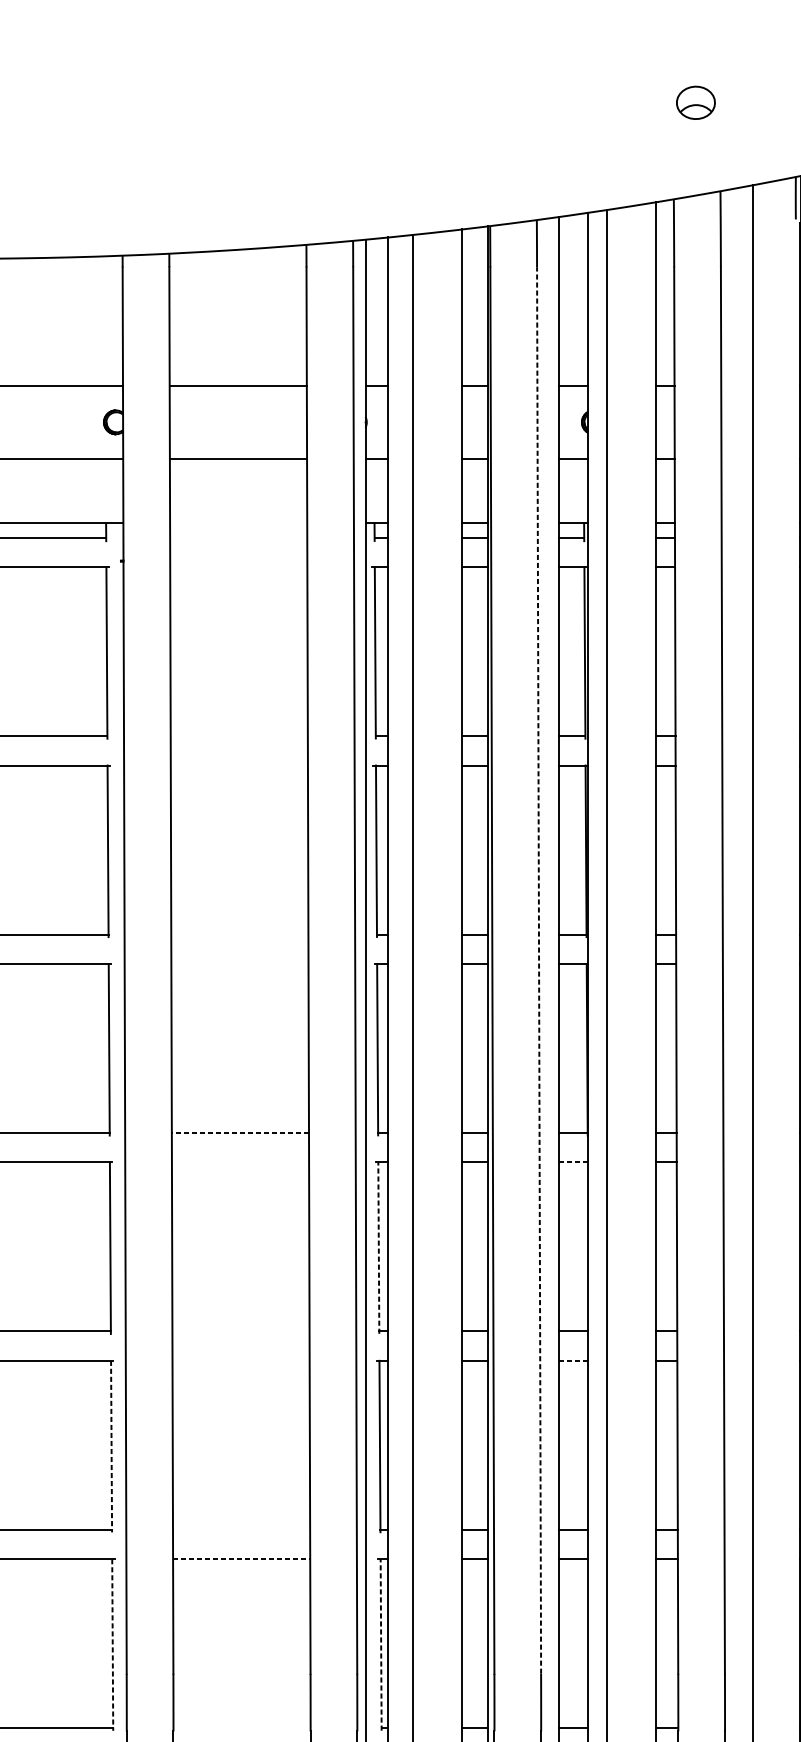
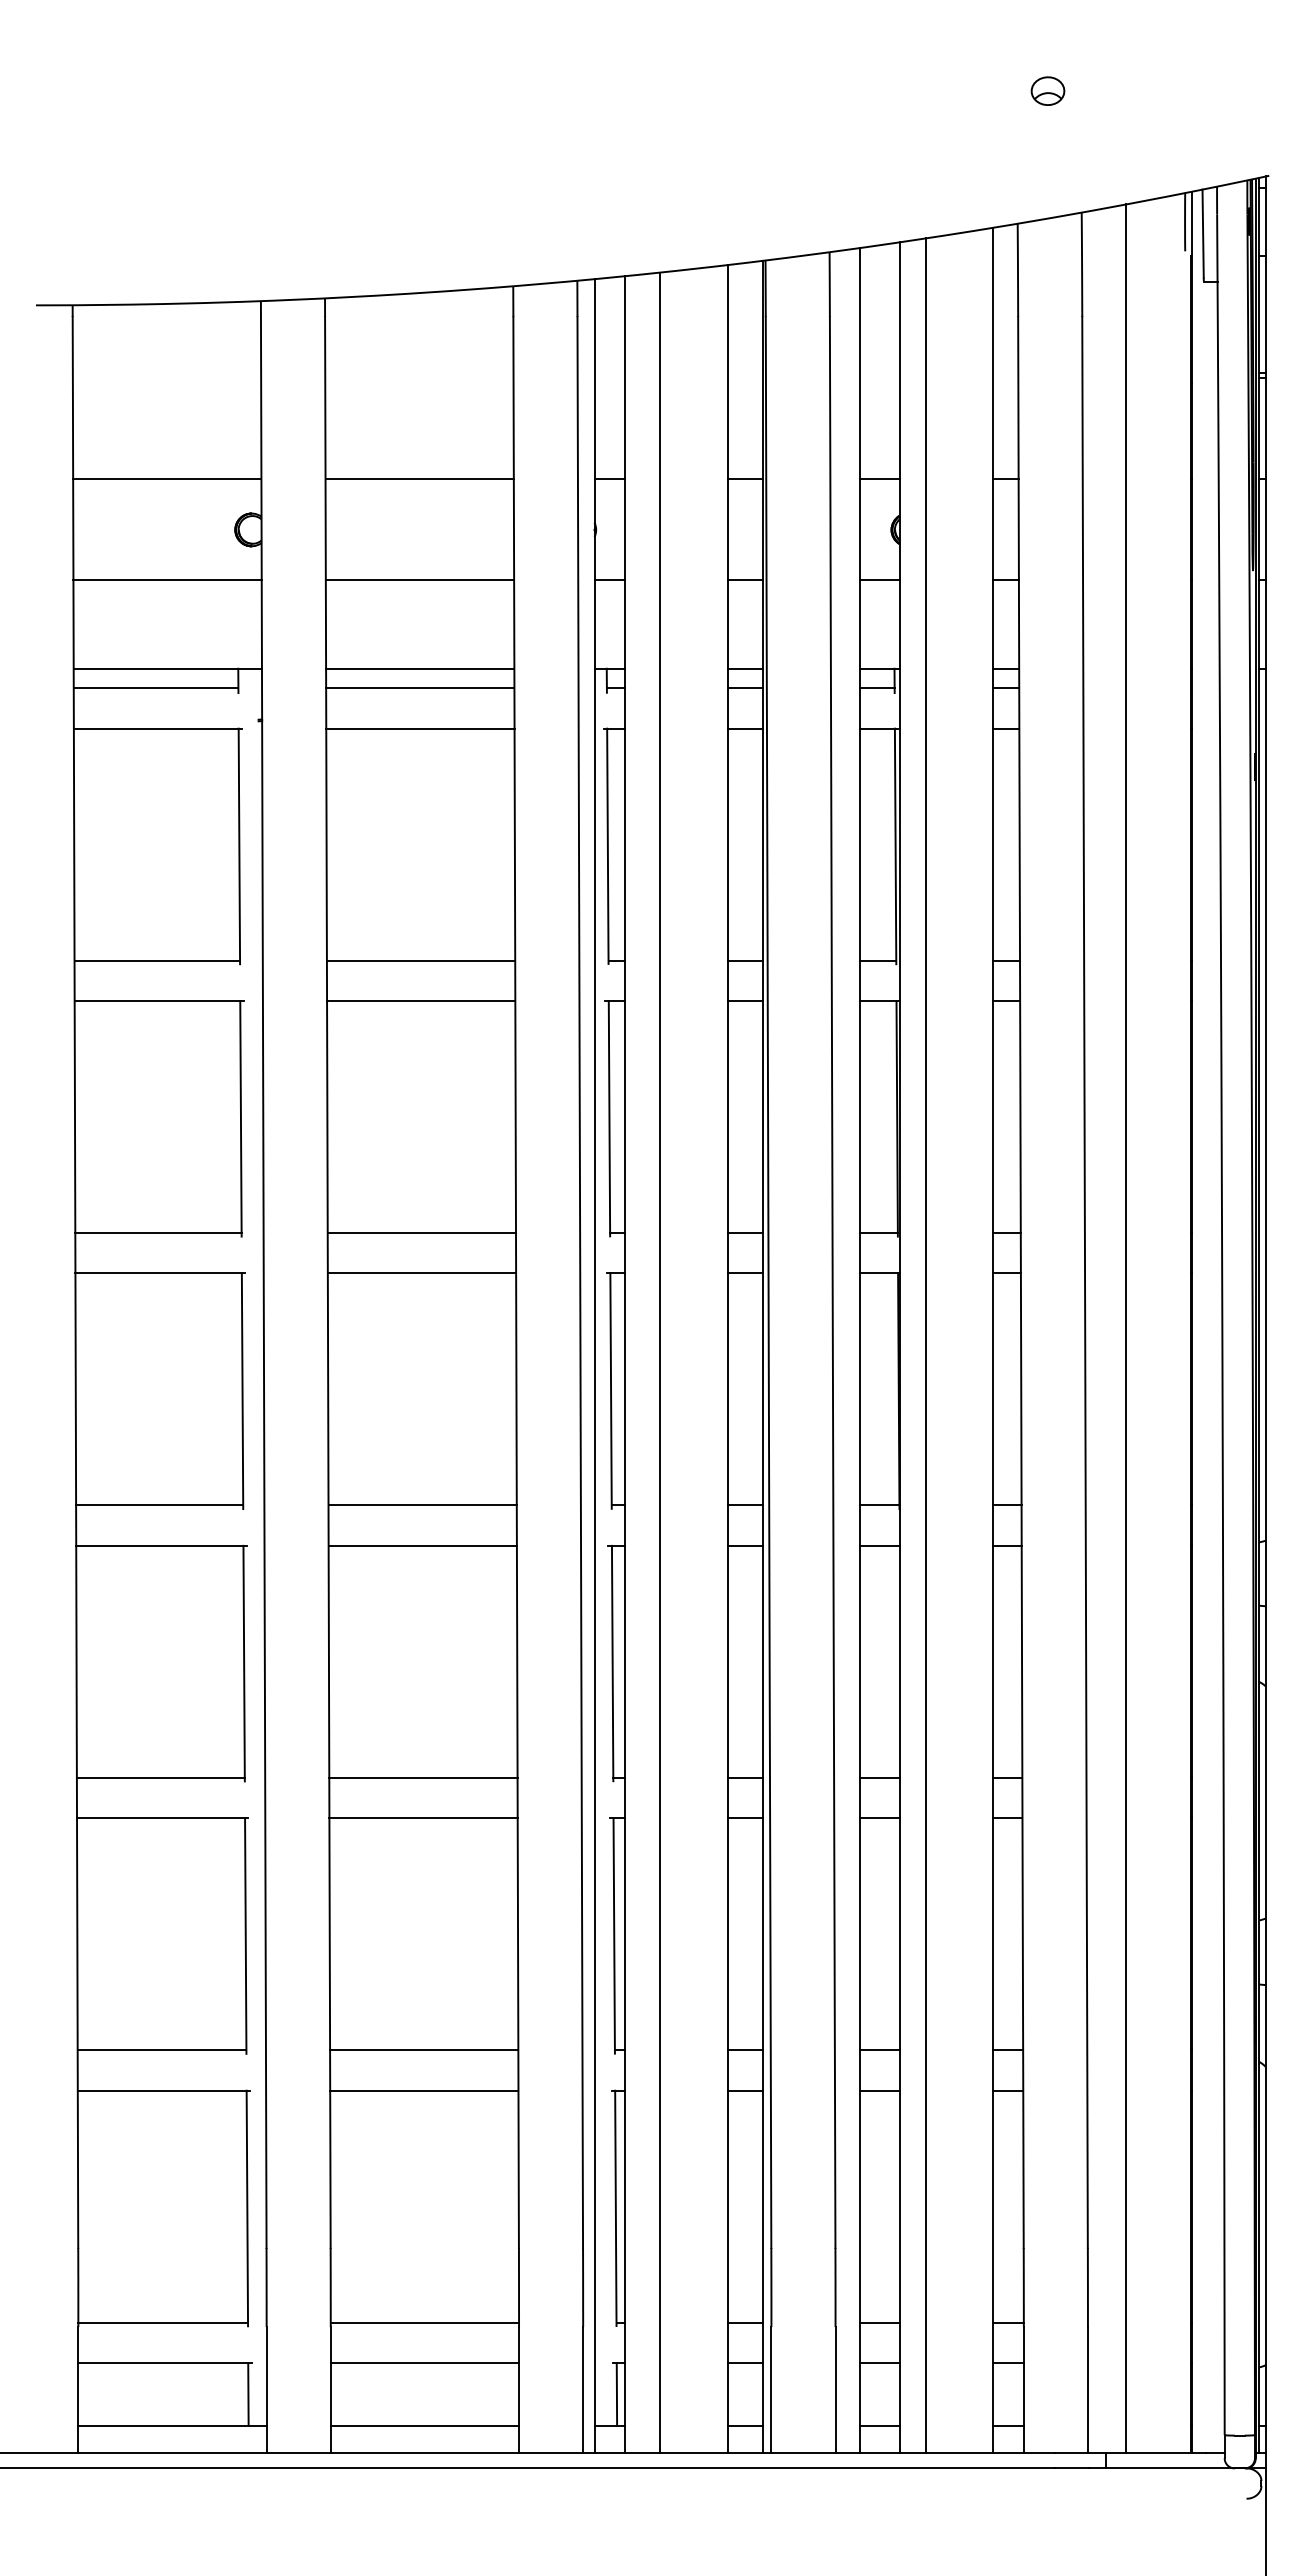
part: (695, 102) -> (1047, 90), size x0.62
line: (238, 523) -> (420, 668), added
line: (238, 537) -> (420, 688), added
line: (238, 567) -> (420, 728), added
line: (238, 735) -> (420, 960), added
line: (239, 765) -> (421, 1001), added
line: (239, 934) -> (421, 1233), added
line: (239, 963) -> (421, 1273), added
line: (538, 969) -> (832, 1281), dashed -> solid
line: (240, 1132) -> (422, 1505), dashed -> solid
line: (240, 1162) -> (422, 1545), added
line: (573, 1162) -> (880, 1545), dashed -> solid
line: (378, 1248) -> (612, 1663), dashed -> solid
line: (241, 1331) -> (423, 1777), added
line: (241, 1360) -> (423, 1818), added
line: (573, 1360) -> (880, 1818), dashed -> solid
line: (111, 1446) -> (245, 1936), dashed -> solid
line: (241, 1529) -> (424, 2050), added
line: (241, 1559) -> (424, 2090), dashed -> solid
line: (112, 1645) -> (247, 2208), dashed -> solid
line: (380, 1645) -> (615, 2208), dashed -> solid
line: (241, 1728) -> (424, 2322), added

